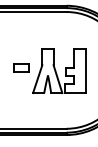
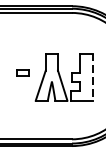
part: (21, 67) -> (23, 73), size x0.7
line: (86, 71) -> (93, 77), solid -> dashed

